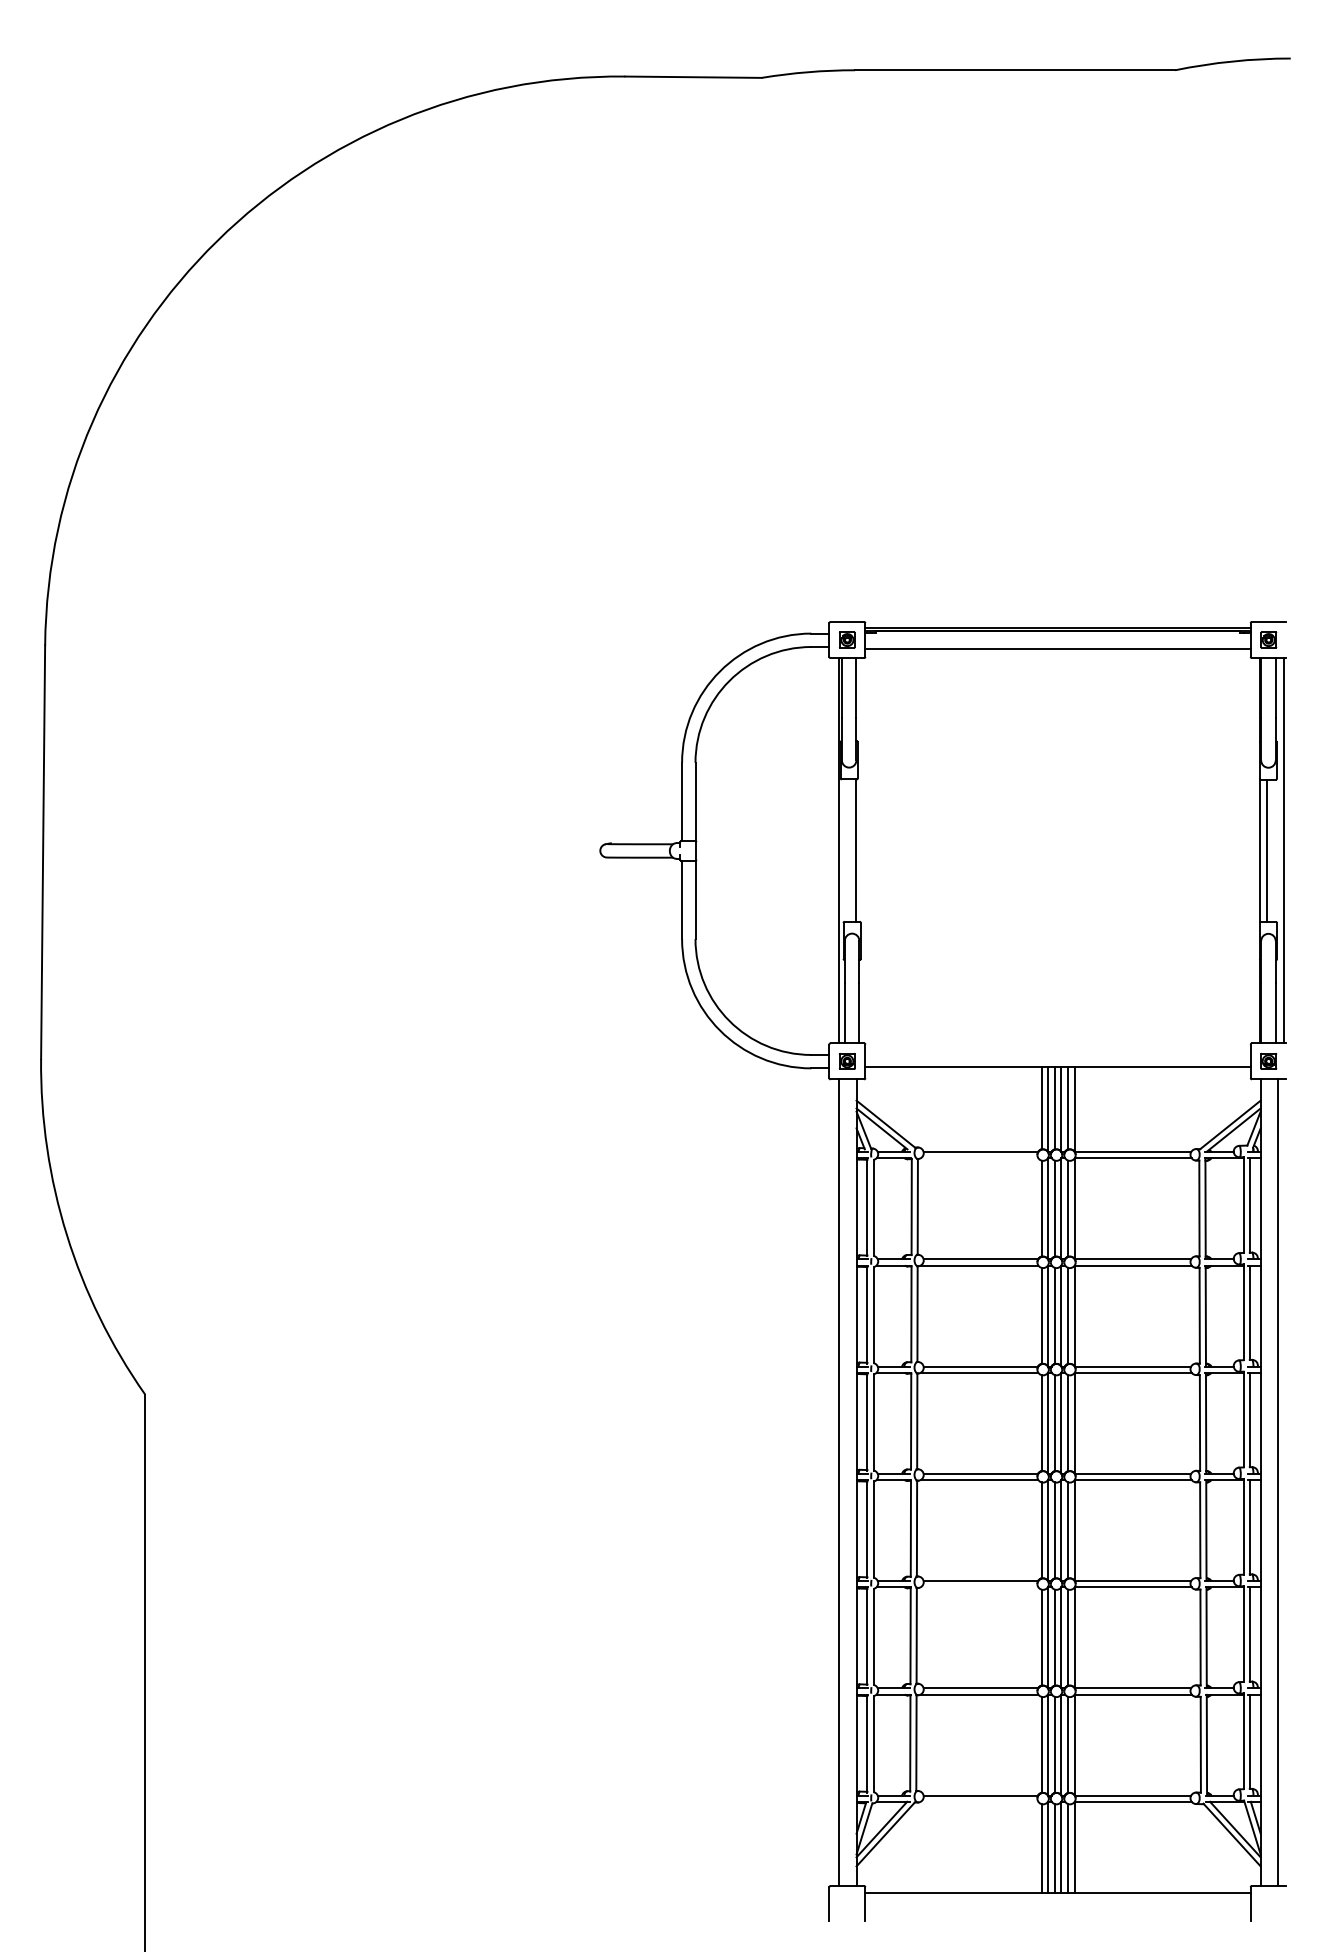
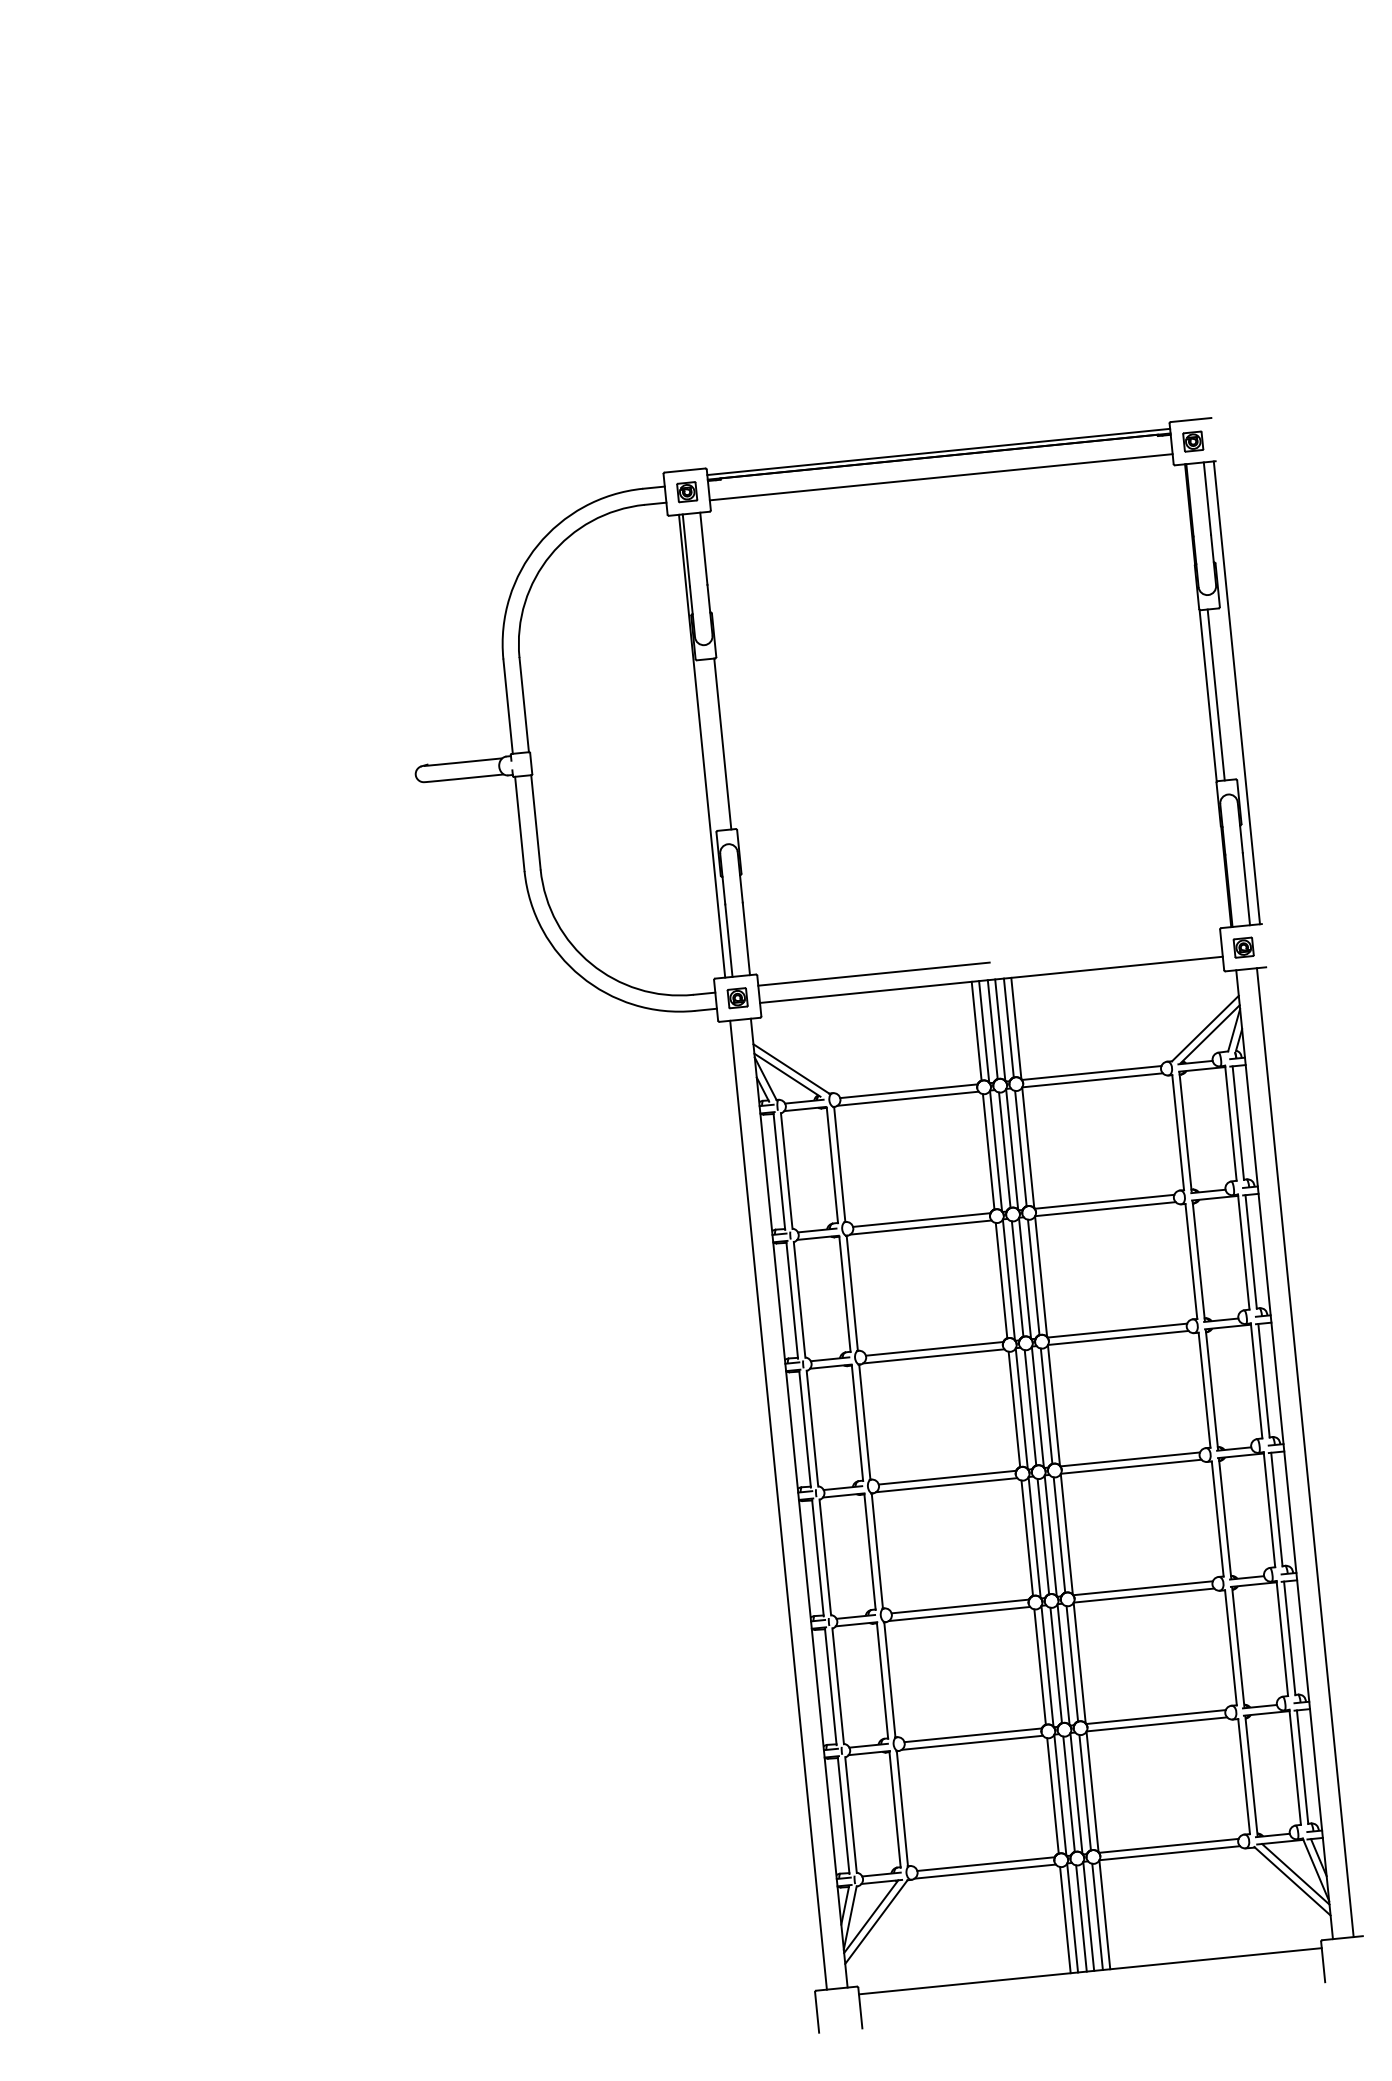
line: (961, 1052) -> (873, 973), added
line: (979, 1158) -> (908, 1099), added
line: (979, 1587) -> (959, 1614), added
line: (979, 1801) -> (985, 1871), added

